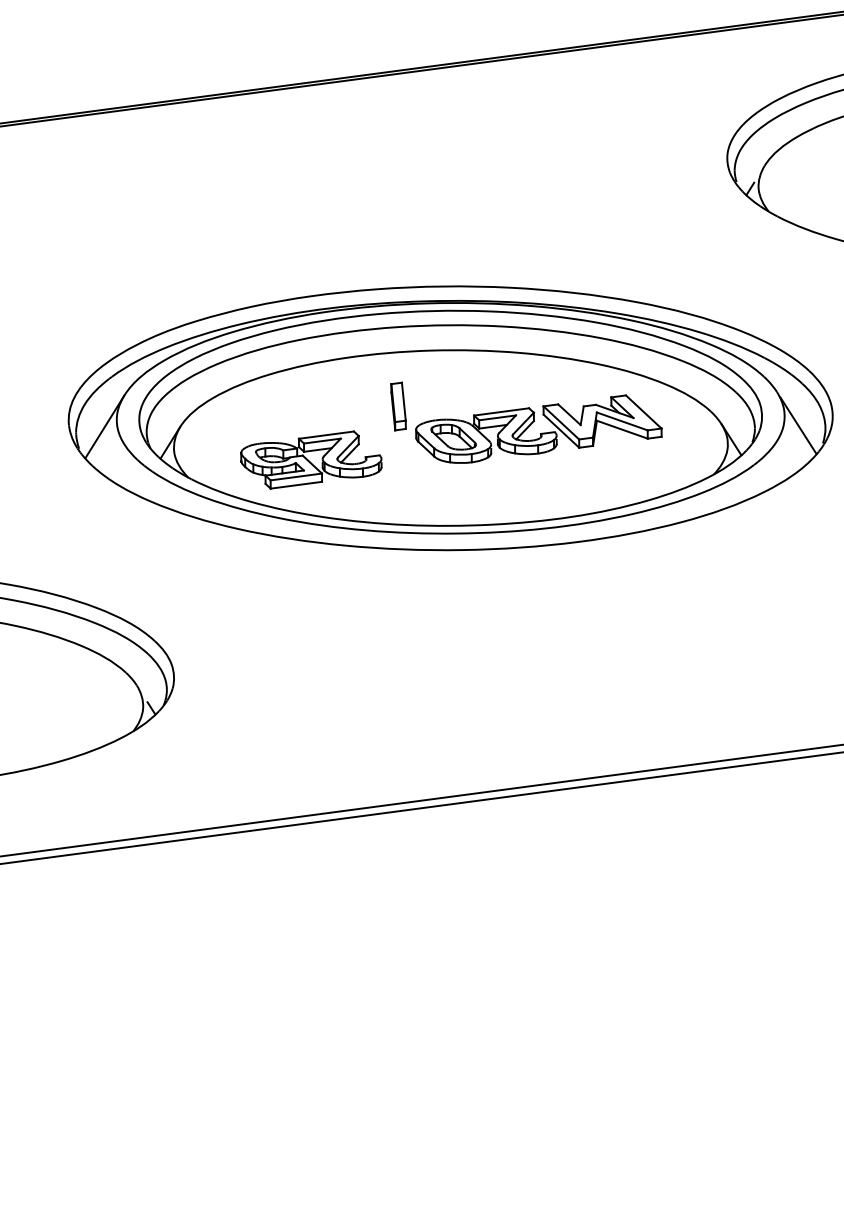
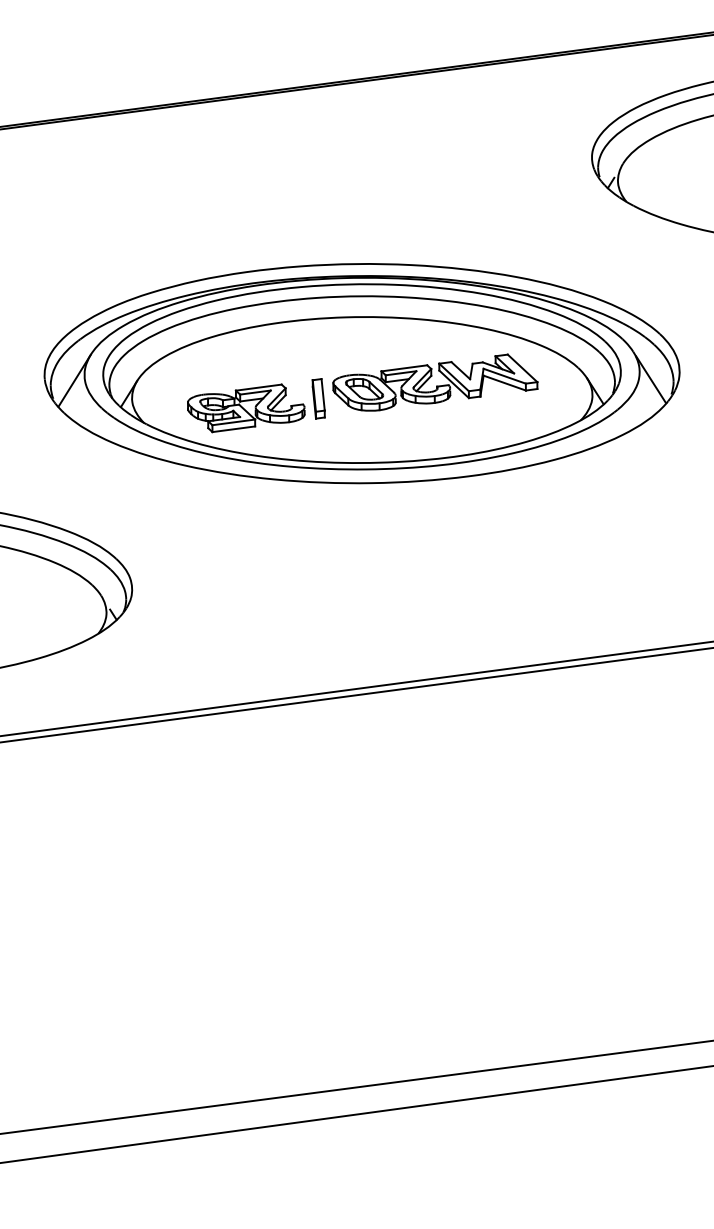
part: (398, 406) -> (318, 398), moved

